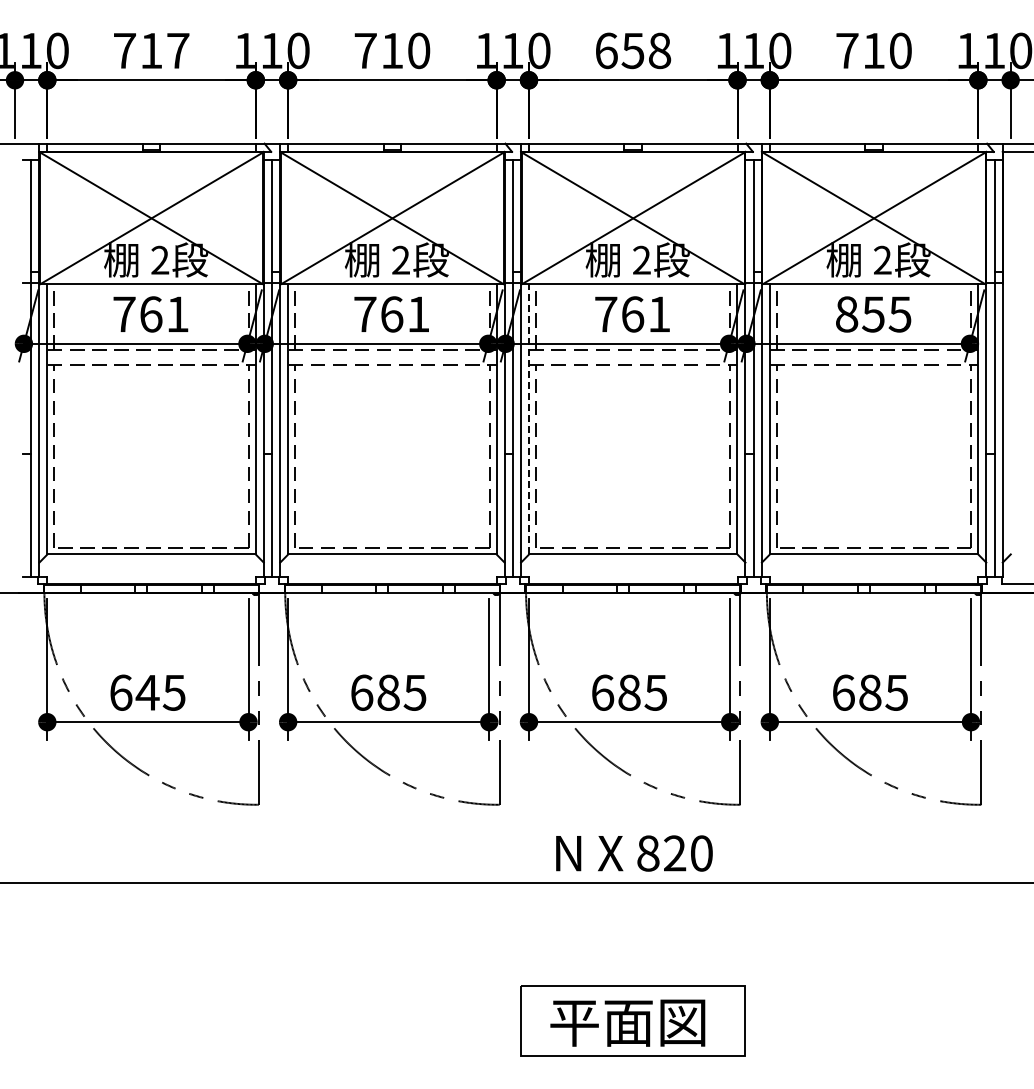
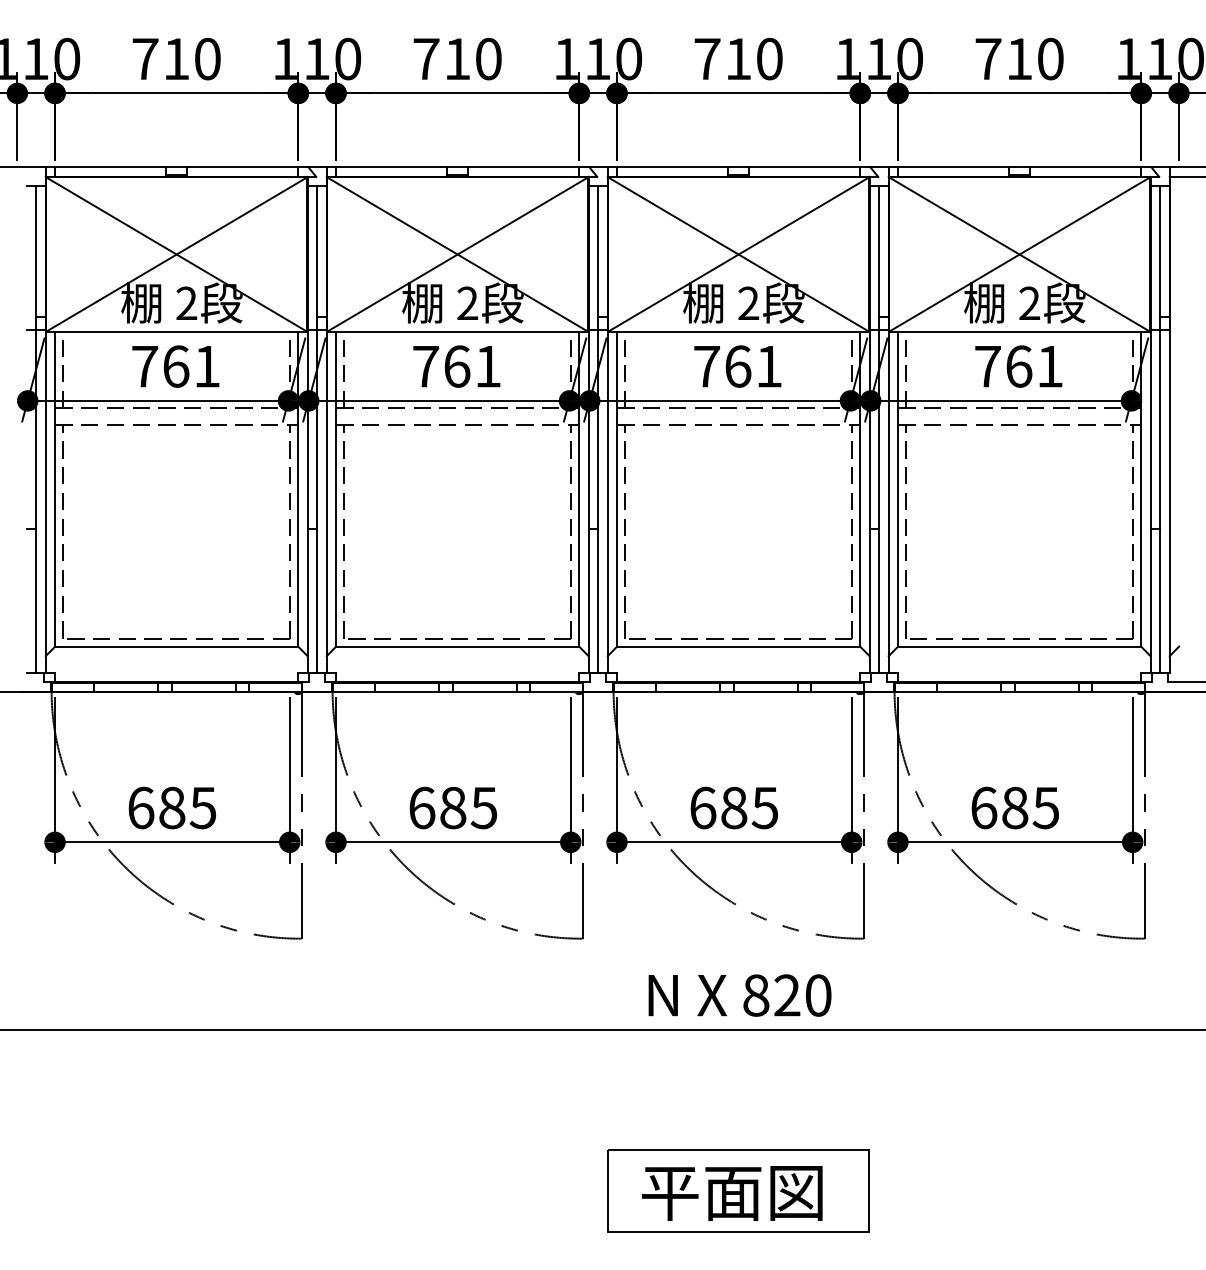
text: (178, 50) -> (208, 58), 717 -> 710
text: (633, 50) -> (738, 58), 658 -> 710
text: (873, 314) -> (1018, 366), 855 -> 761
line: (529, 419) -> (617, 489), dashed -> solid
text: (147, 692) -> (171, 807), 645 -> 685

